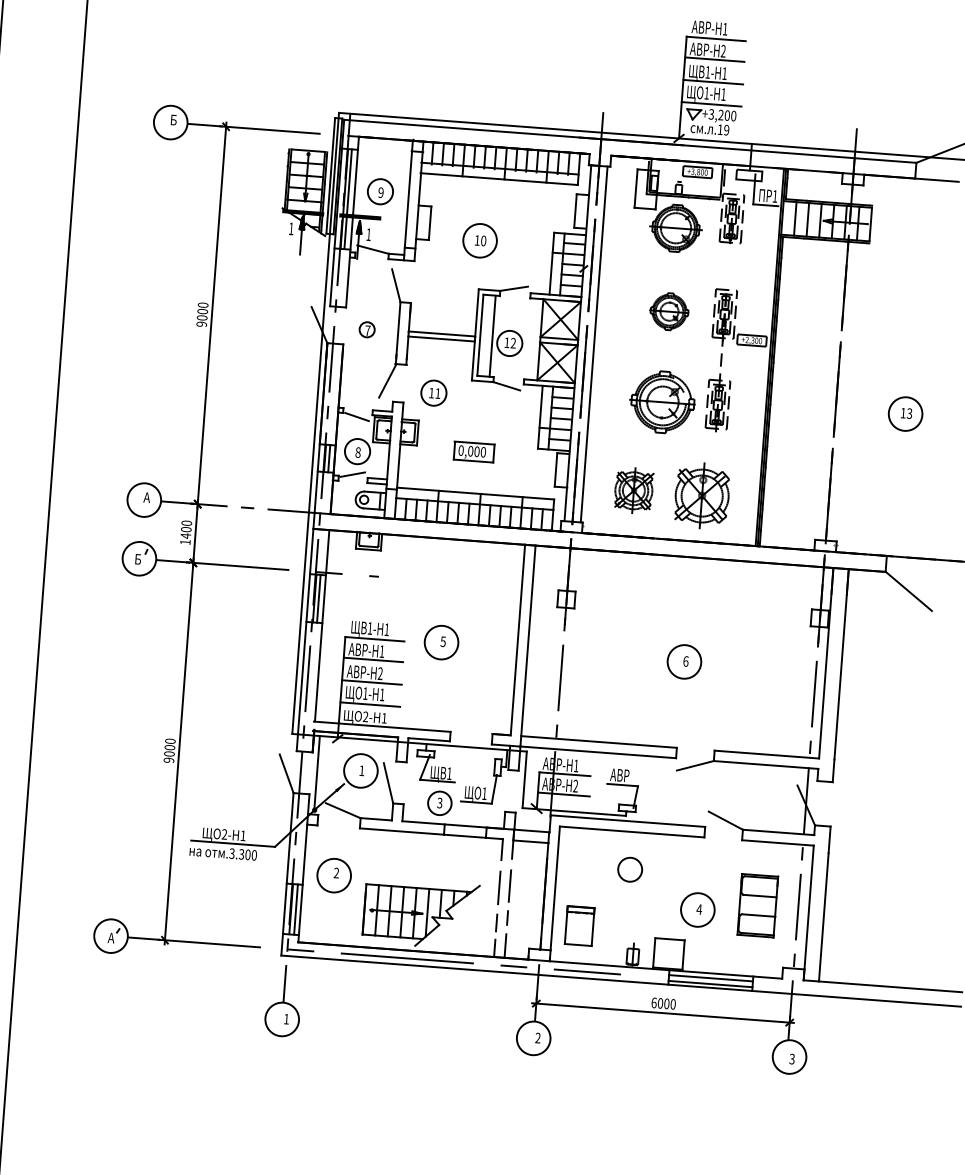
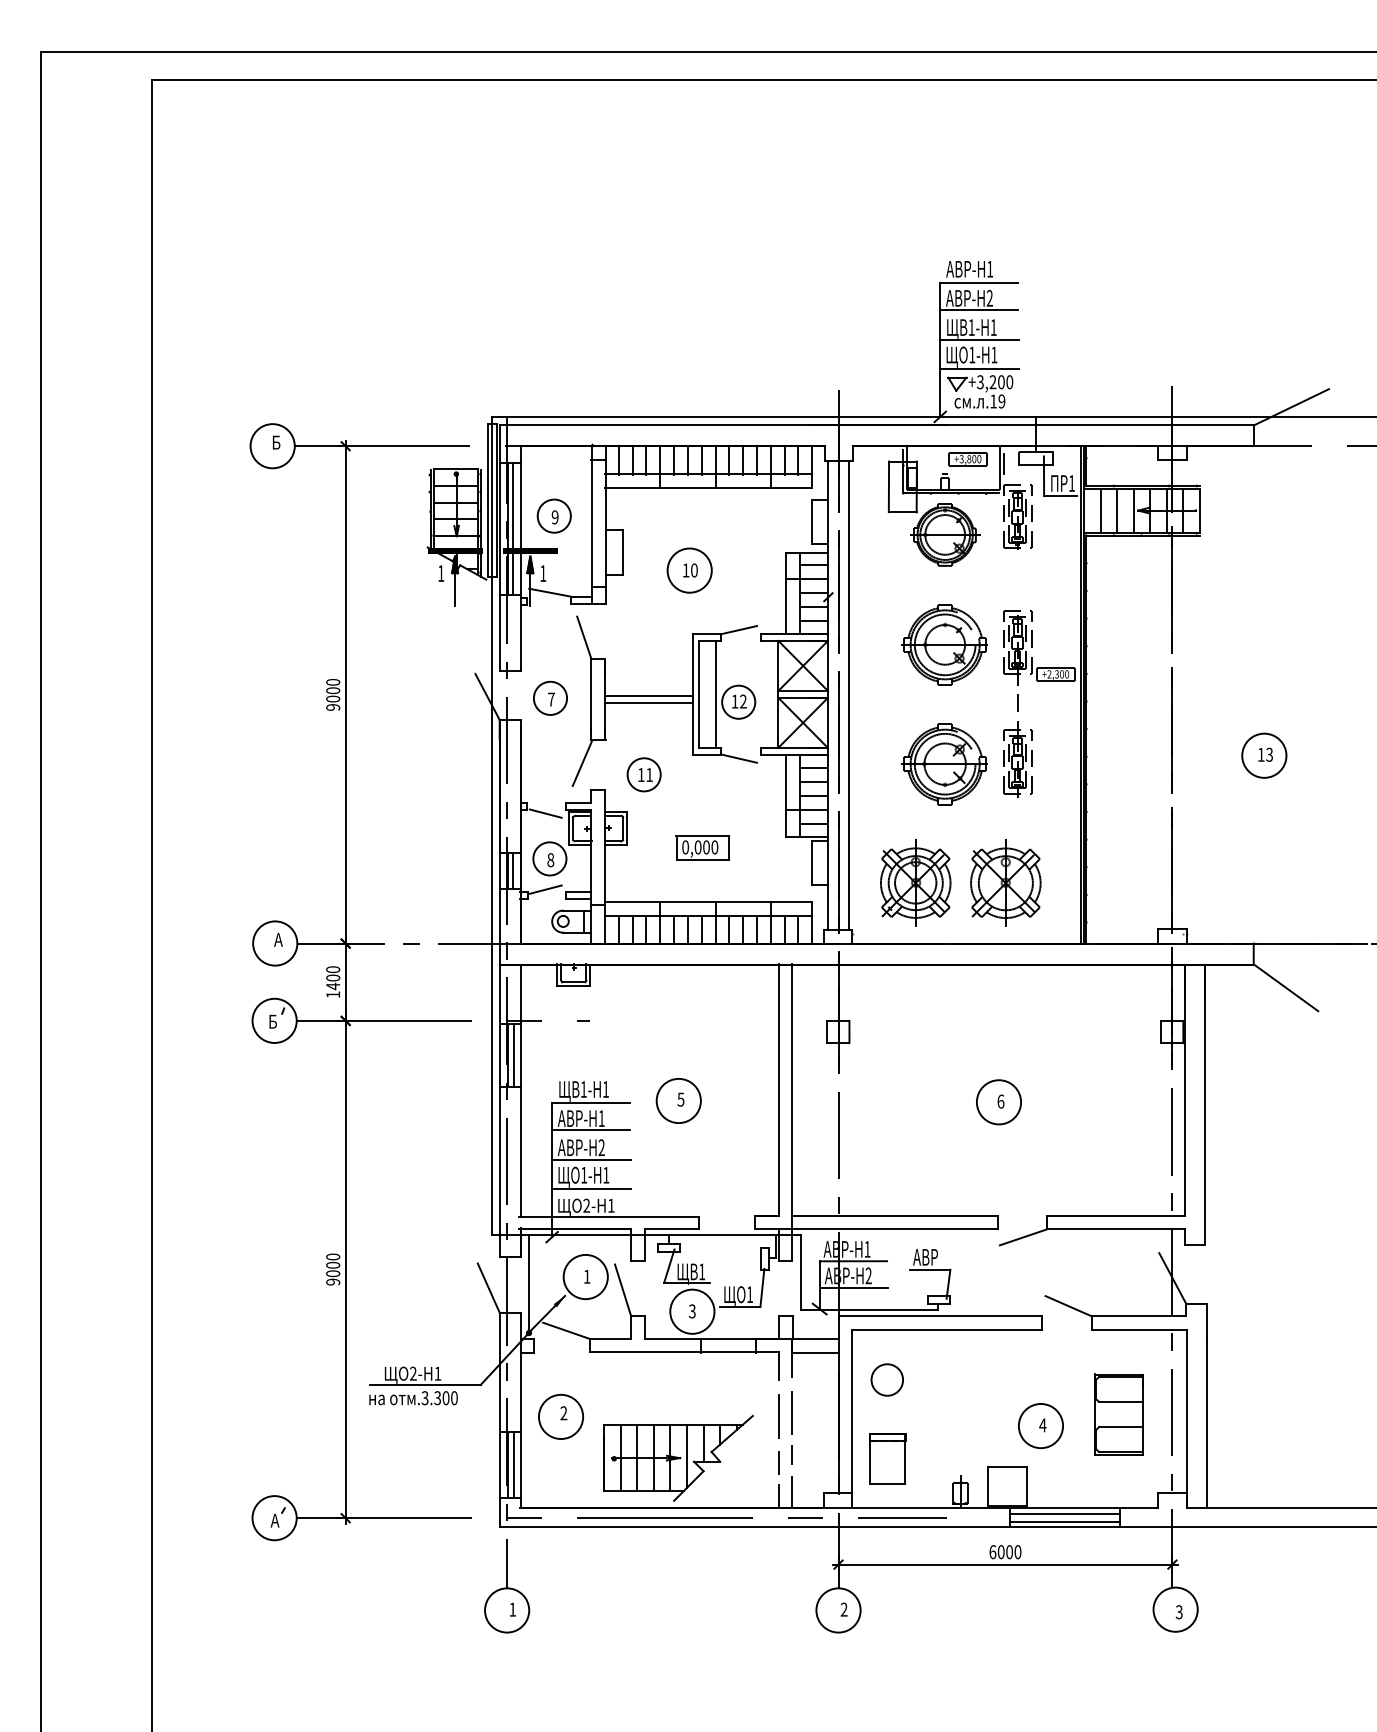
part: (669, 311) -> (944, 644), size x1.67
circle: (367, 329) -> (550, 697), size x1.67
part: (633, 490) -> (915, 882), size x1.43
circle: (439, 803) -> (692, 1311), size x1.43
circle: (629, 869) -> (886, 1379), moved

